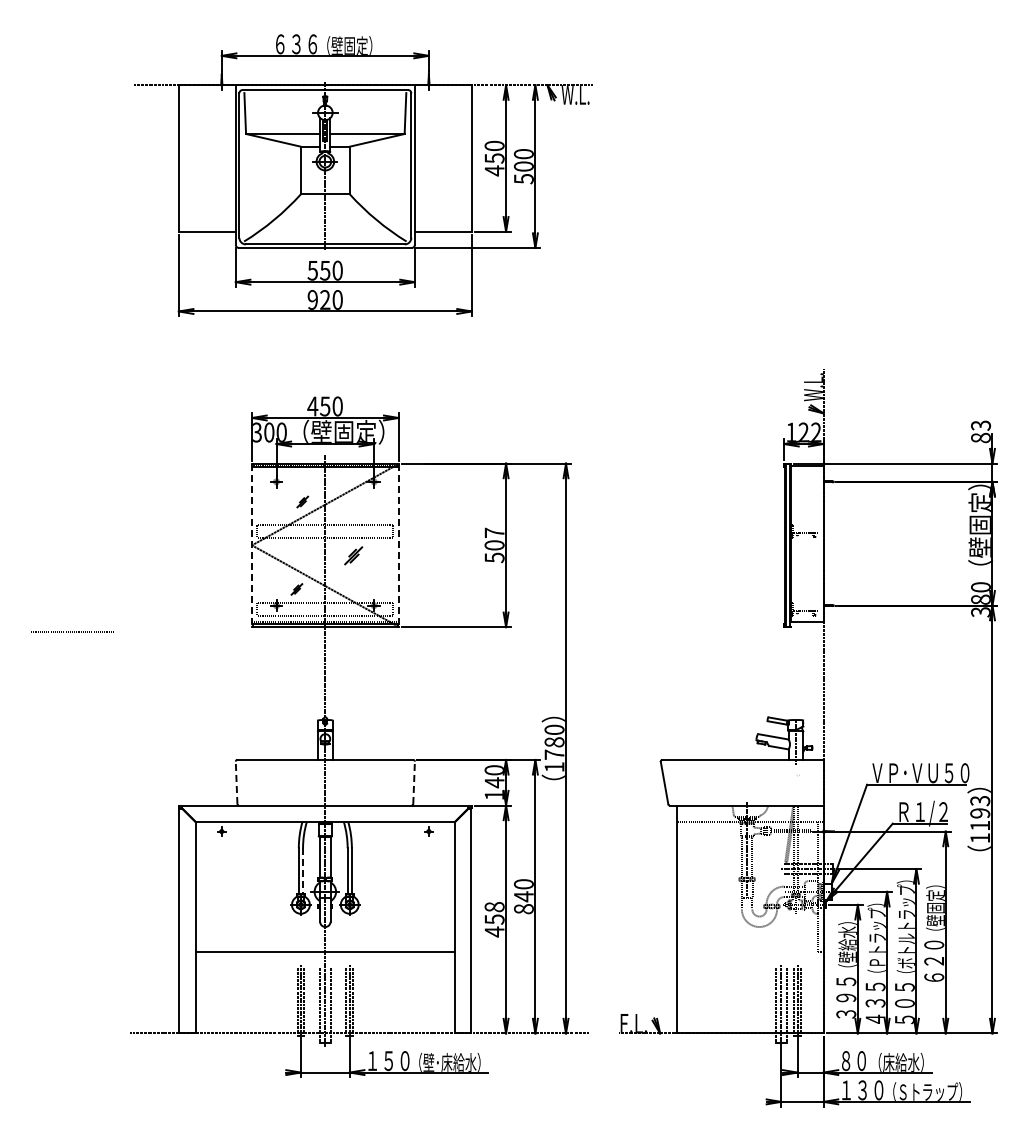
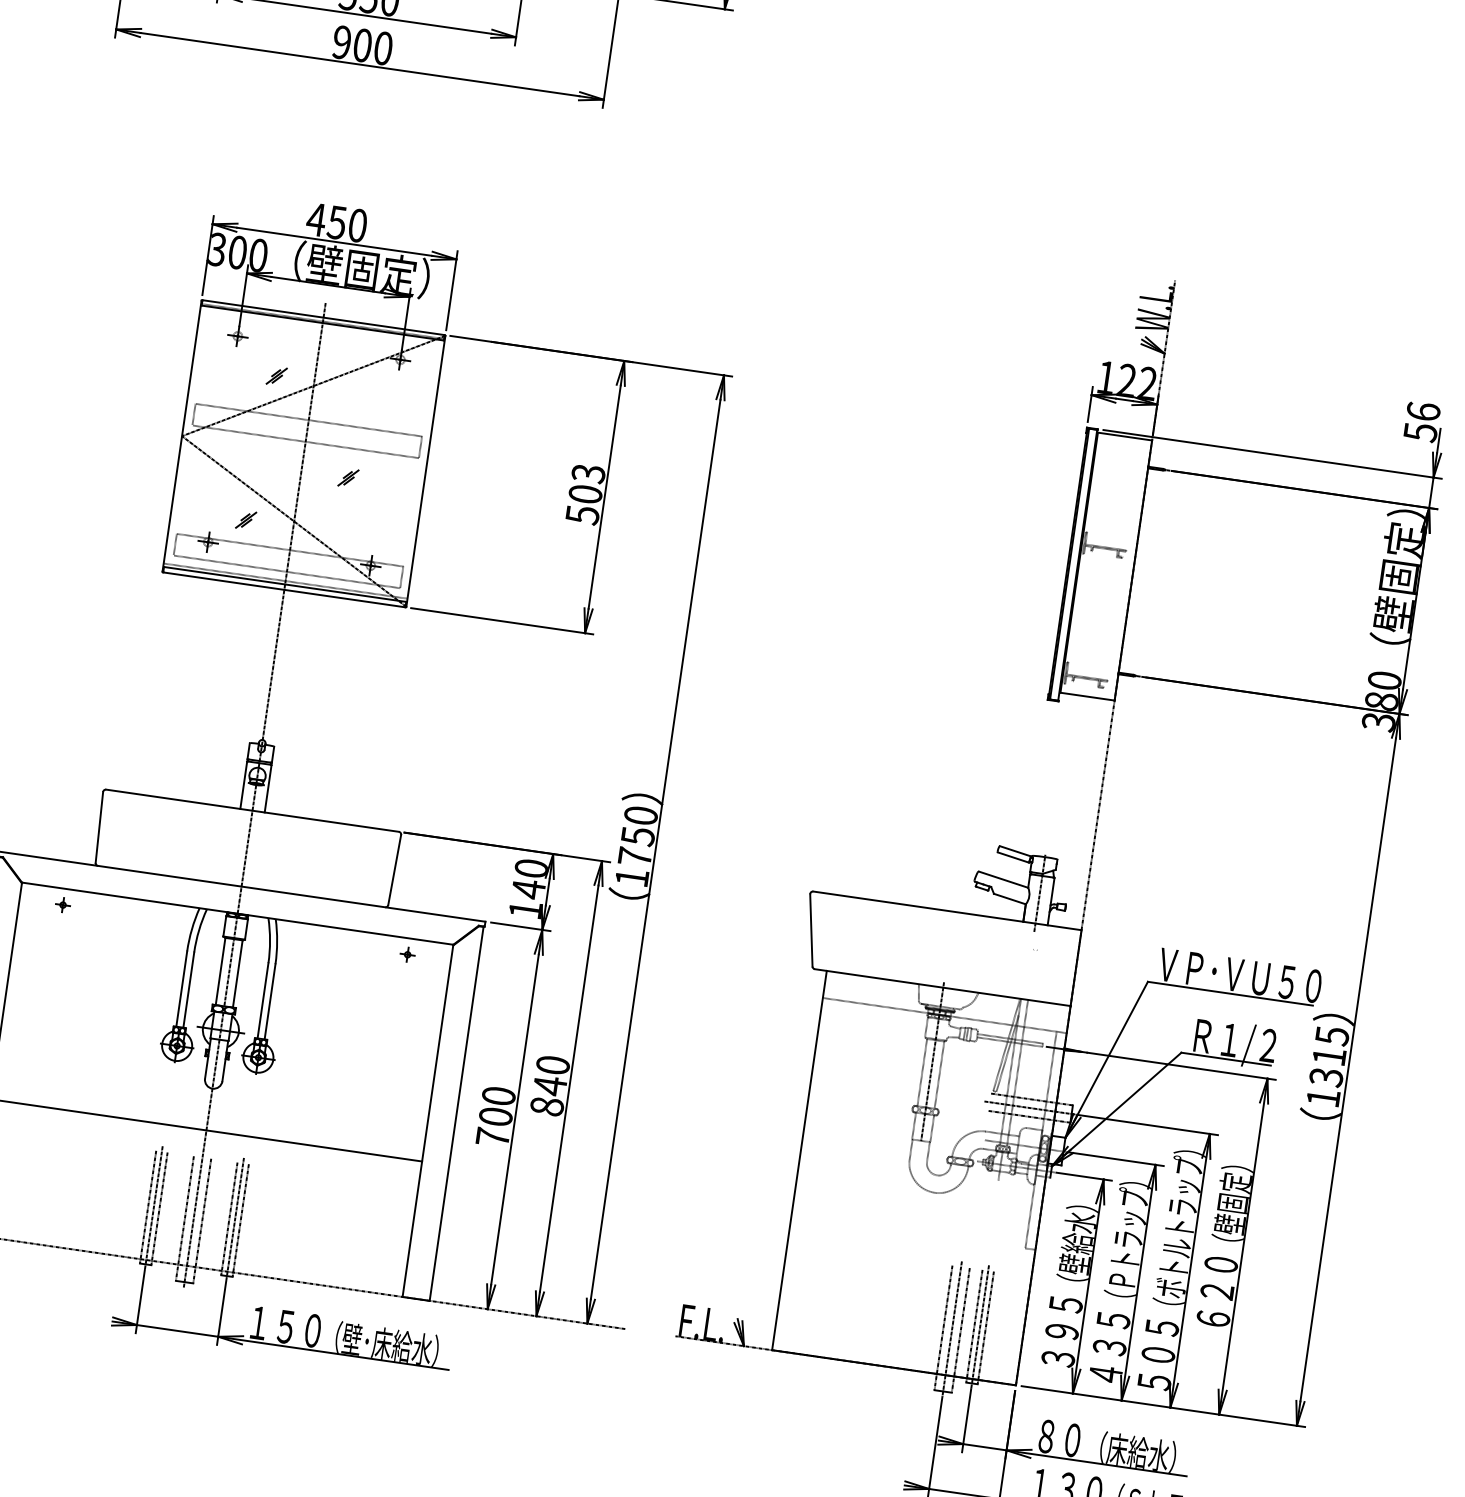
text: (325, 299) -> (363, 44), 920 -> 900
text: (981, 431) -> (1422, 421), 83 -> 56
text: (494, 532) -> (588, 472), 507 -> 503
line: (252, 545) -> (182, 436), dashed -> solid
line: (398, 545) -> (425, 471), dashed -> solid
part: (353, 555) -> (348, 477), size x0.62
text: (554, 742) -> (637, 836), 1780 -> 1750
line: (236, 782) -> (99, 826), dashed -> solid
line: (414, 782) -> (395, 869), dashed -> solid
text: (980, 813) -> (1329, 1056), 1193 -> 1315
line: (303, 870) -> (189, 989), dashed -> solid
text: (494, 919) -> (495, 1116), 458 -> 700

